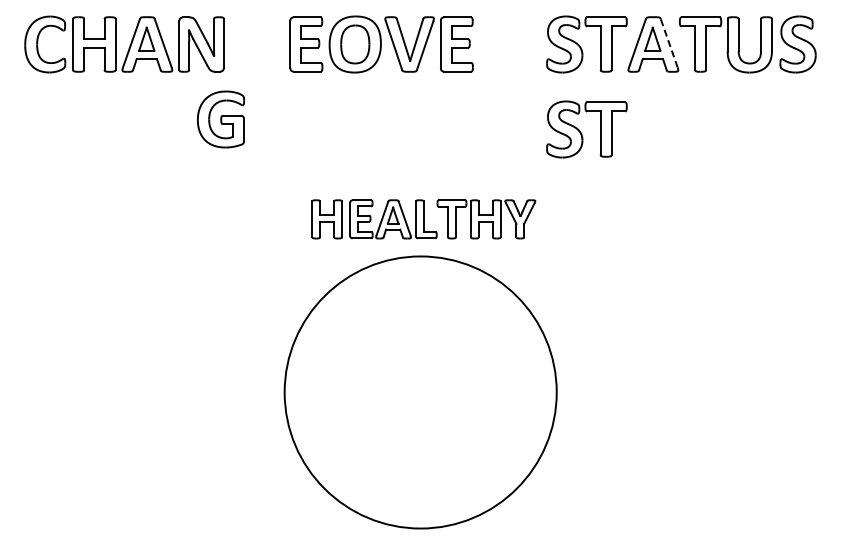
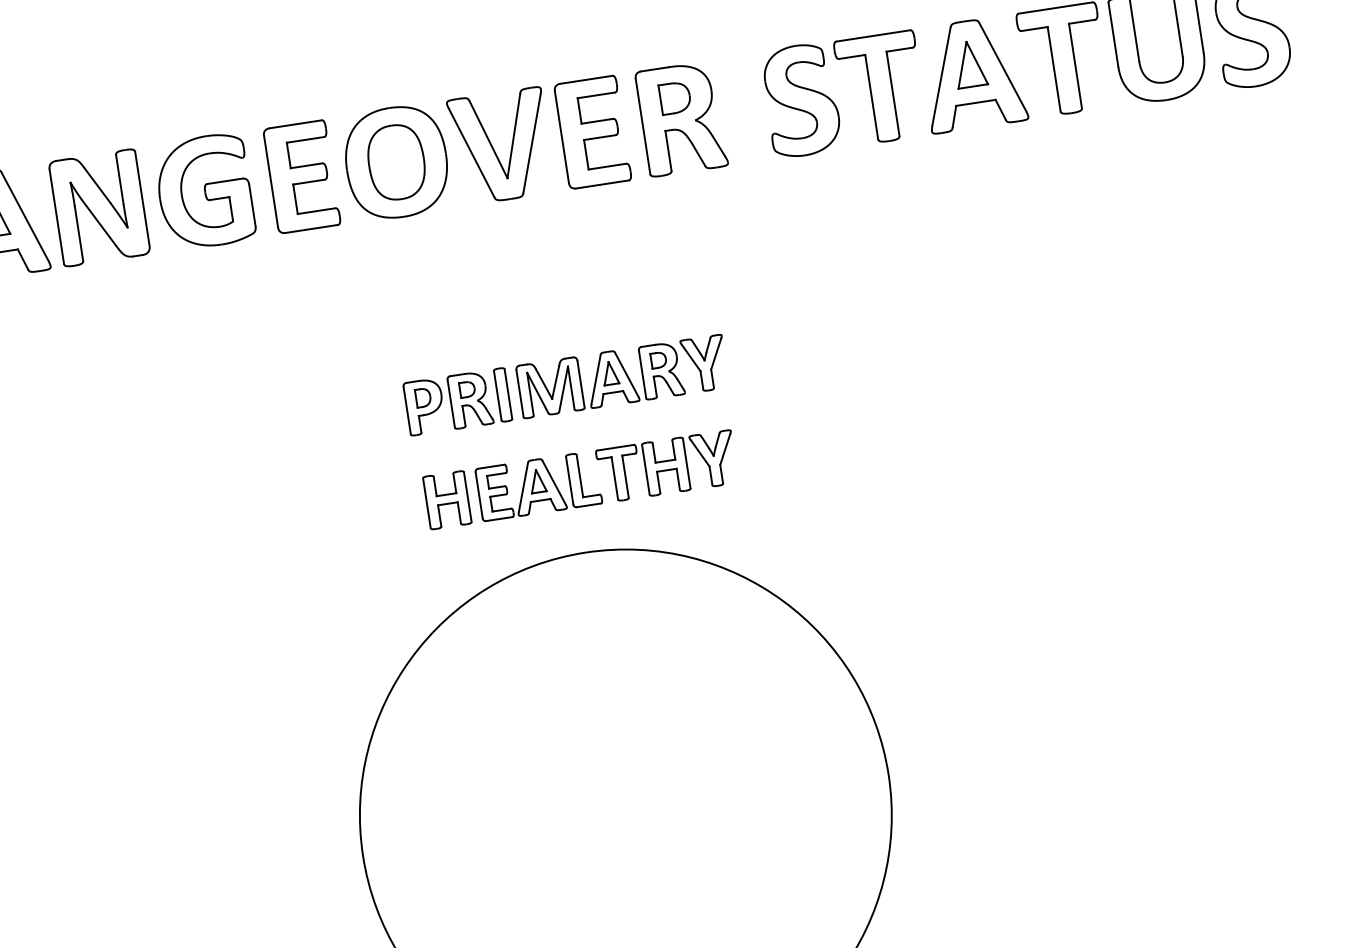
line: (669, 43) -> (1003, 67), dashed -> solid
part: (502, 44) -> (681, 118), added
part: (220, 119) -> (203, 191), moved
part: (586, 129) -> (868, 258), removed
part: (423, 169) -> (565, 383), added
part: (423, 218) -> (579, 478), size x0.71

